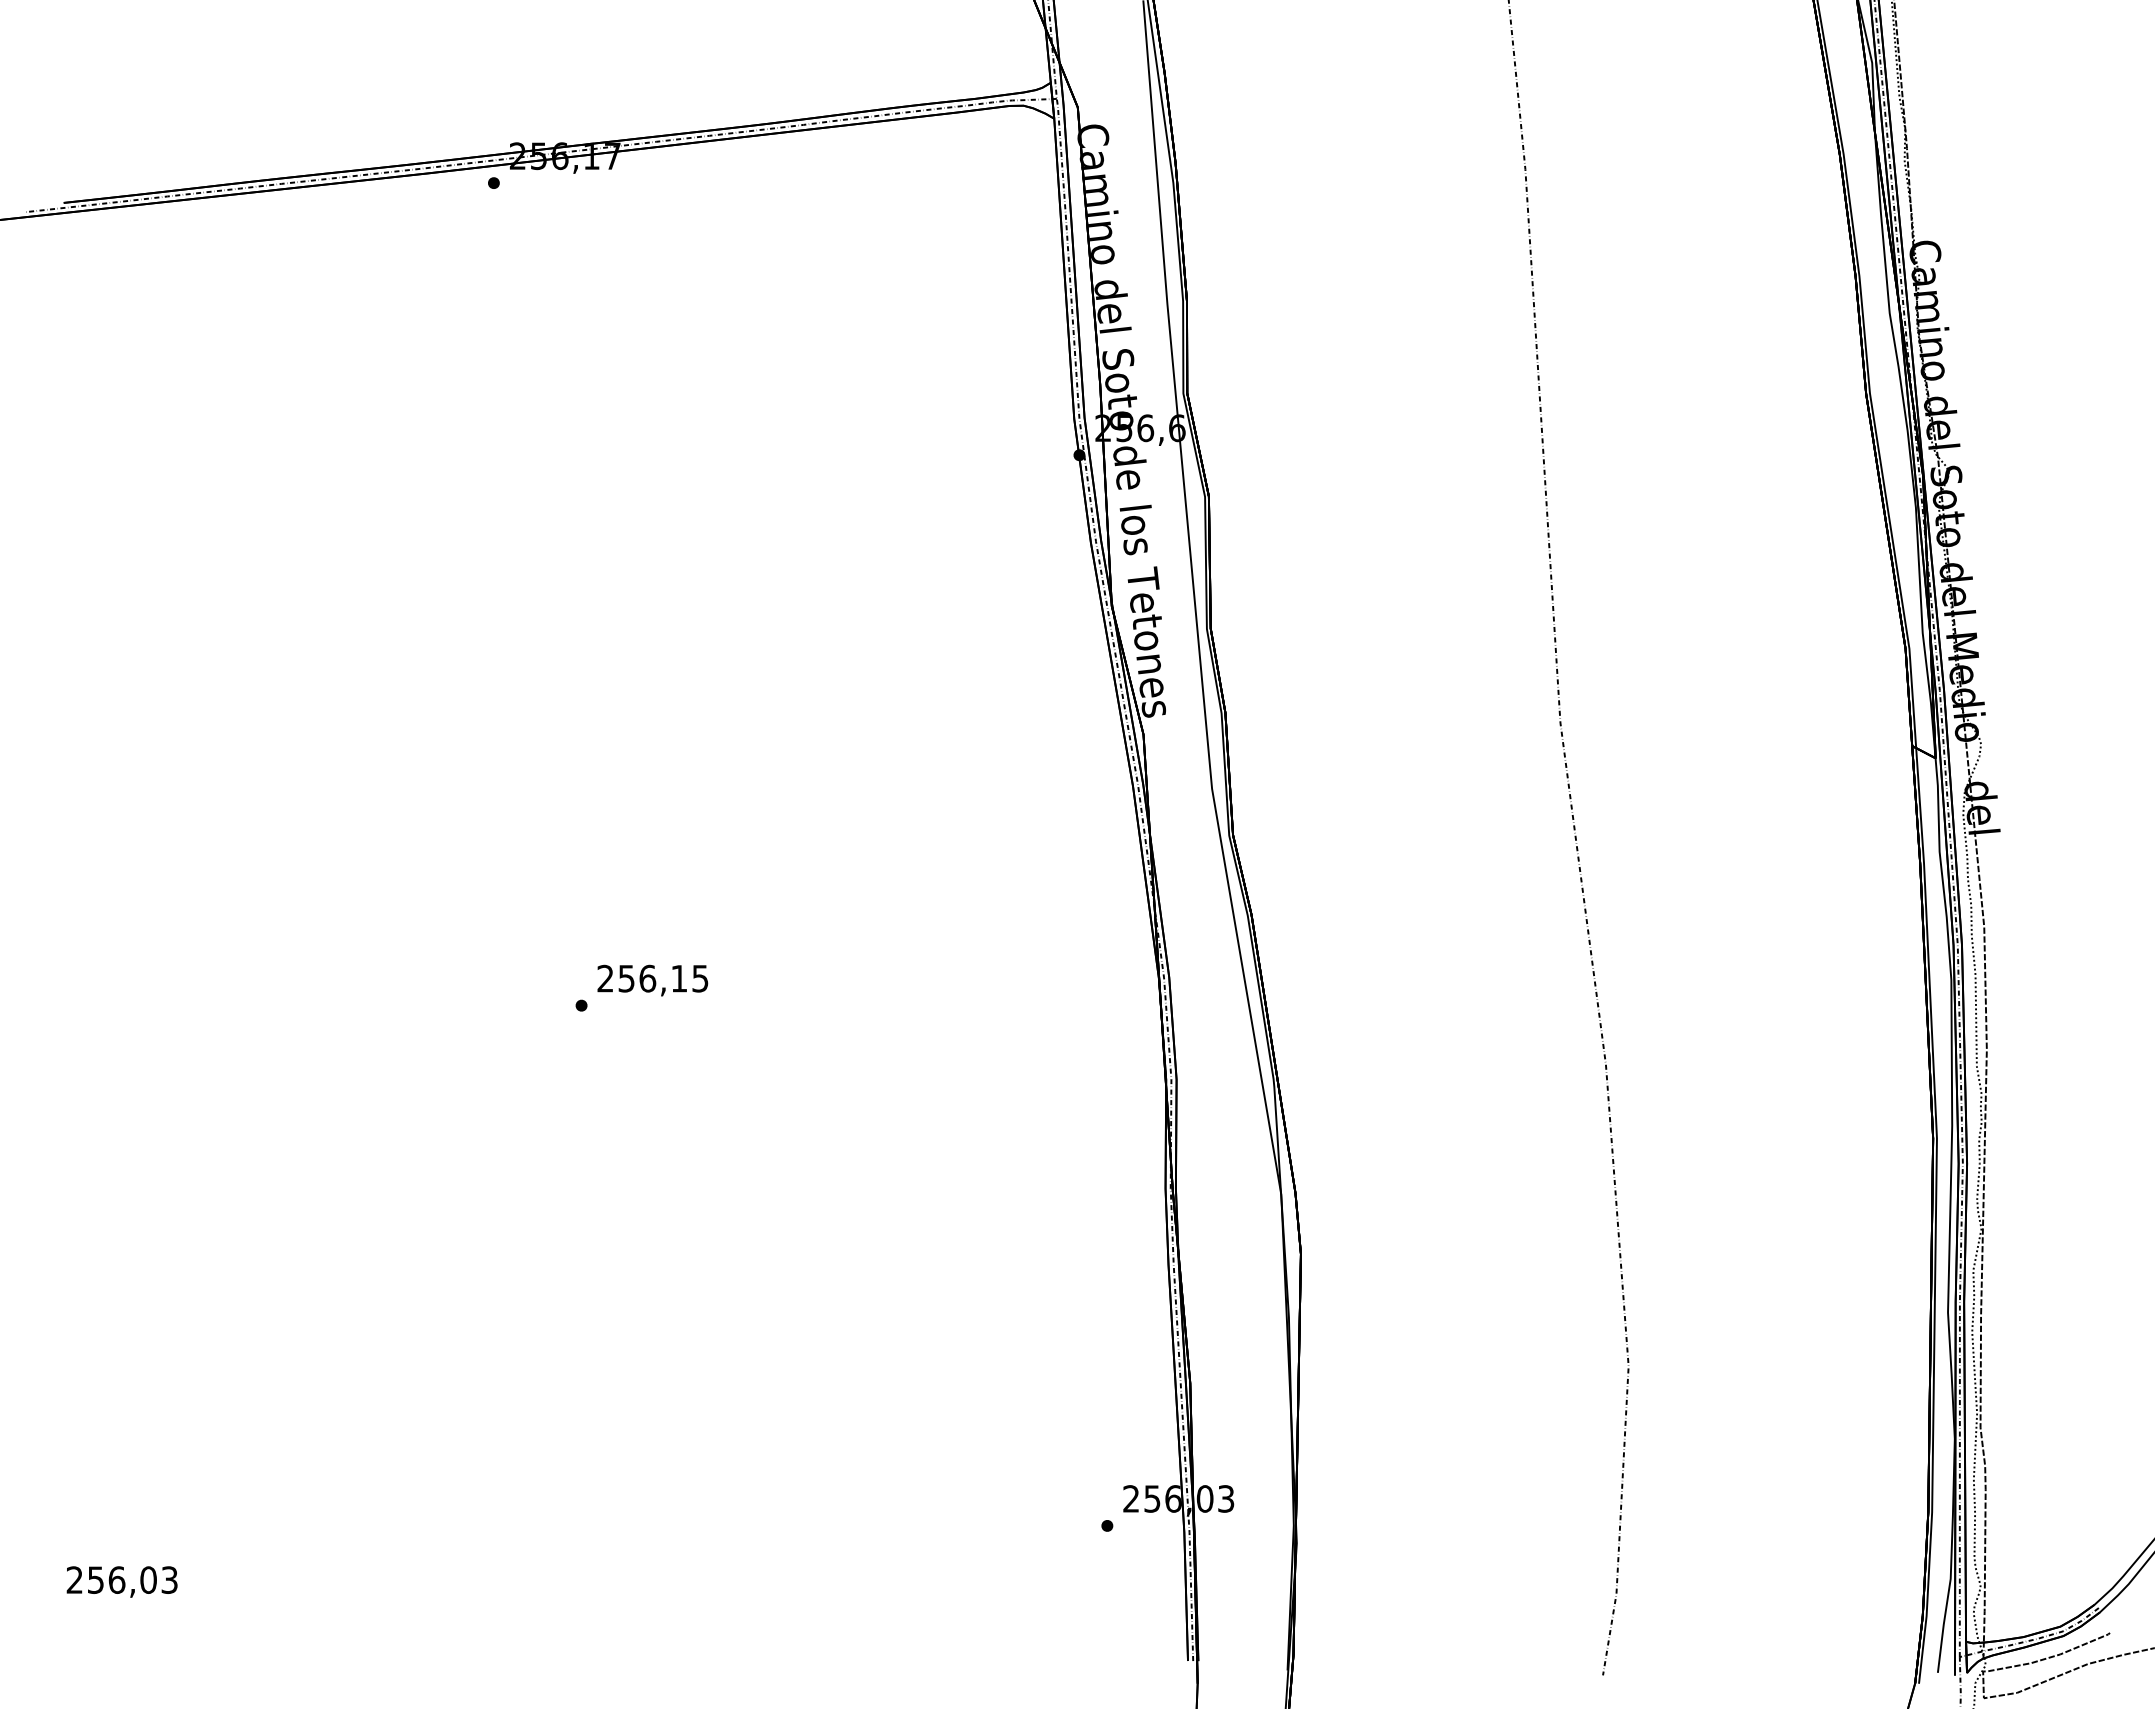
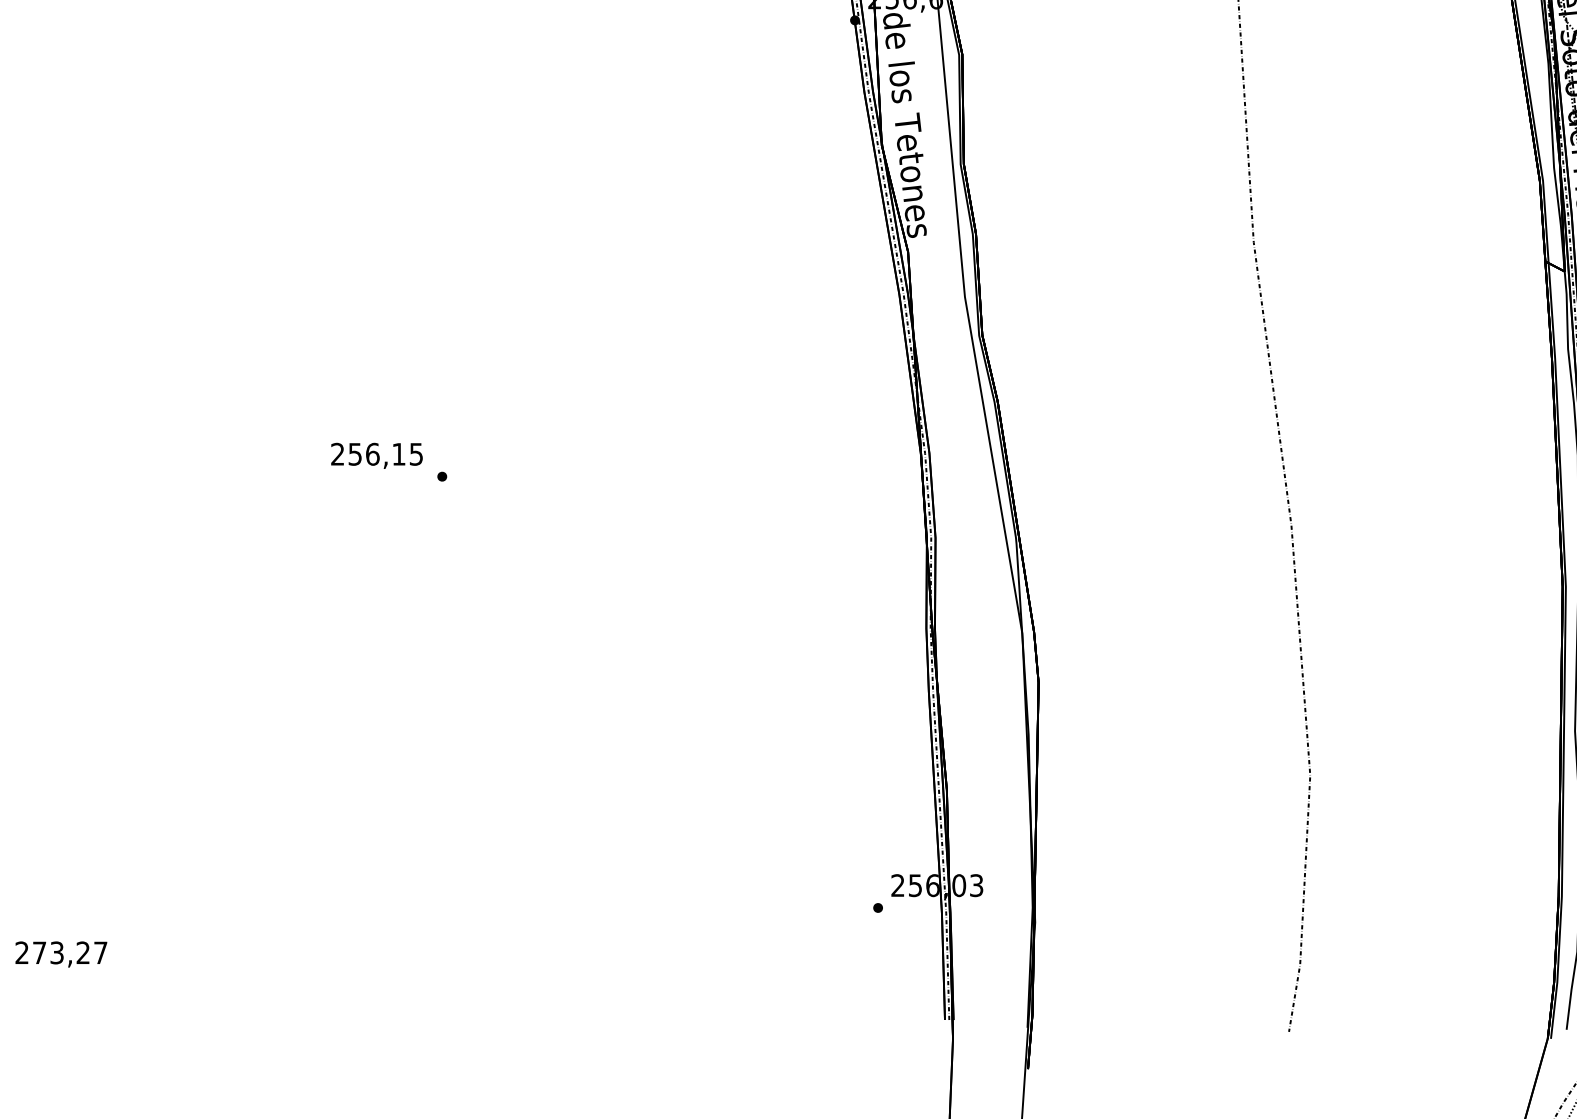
text: (652, 980) -> (376, 455), moved
text: (132, 1579) -> (69, 952), 256,03 -> 273,27

